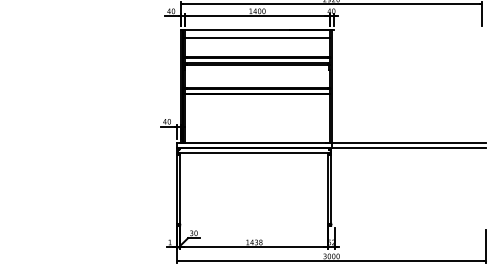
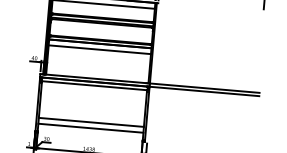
line: (257, 102) -> (99, 50), added
line: (254, 204) -> (91, 122), added
line: (254, 212) -> (91, 127), added

